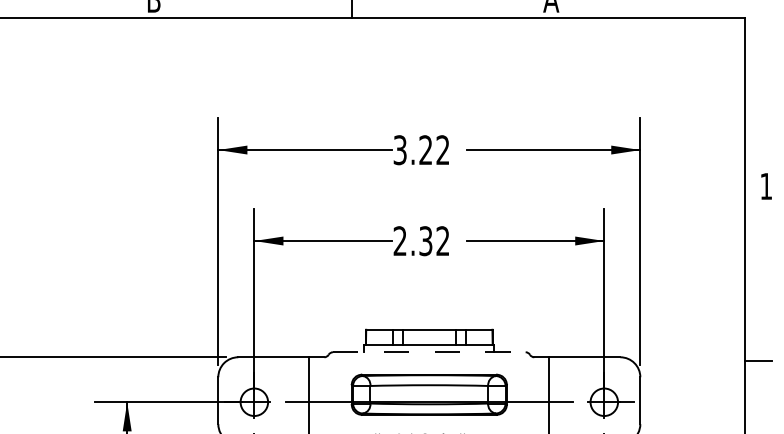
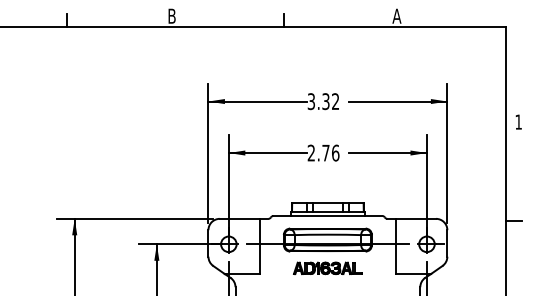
text: (425, 149) -> (325, 101), 3.22 -> 3.32
text: (433, 240) -> (330, 152), 2.32 -> 2.76
line: (428, 353) -> (327, 216), dashed -> solid

